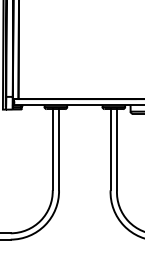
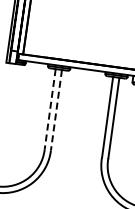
line: (52, 149) -> (50, 109), solid -> dashed
line: (59, 149) -> (56, 109), solid -> dashed

